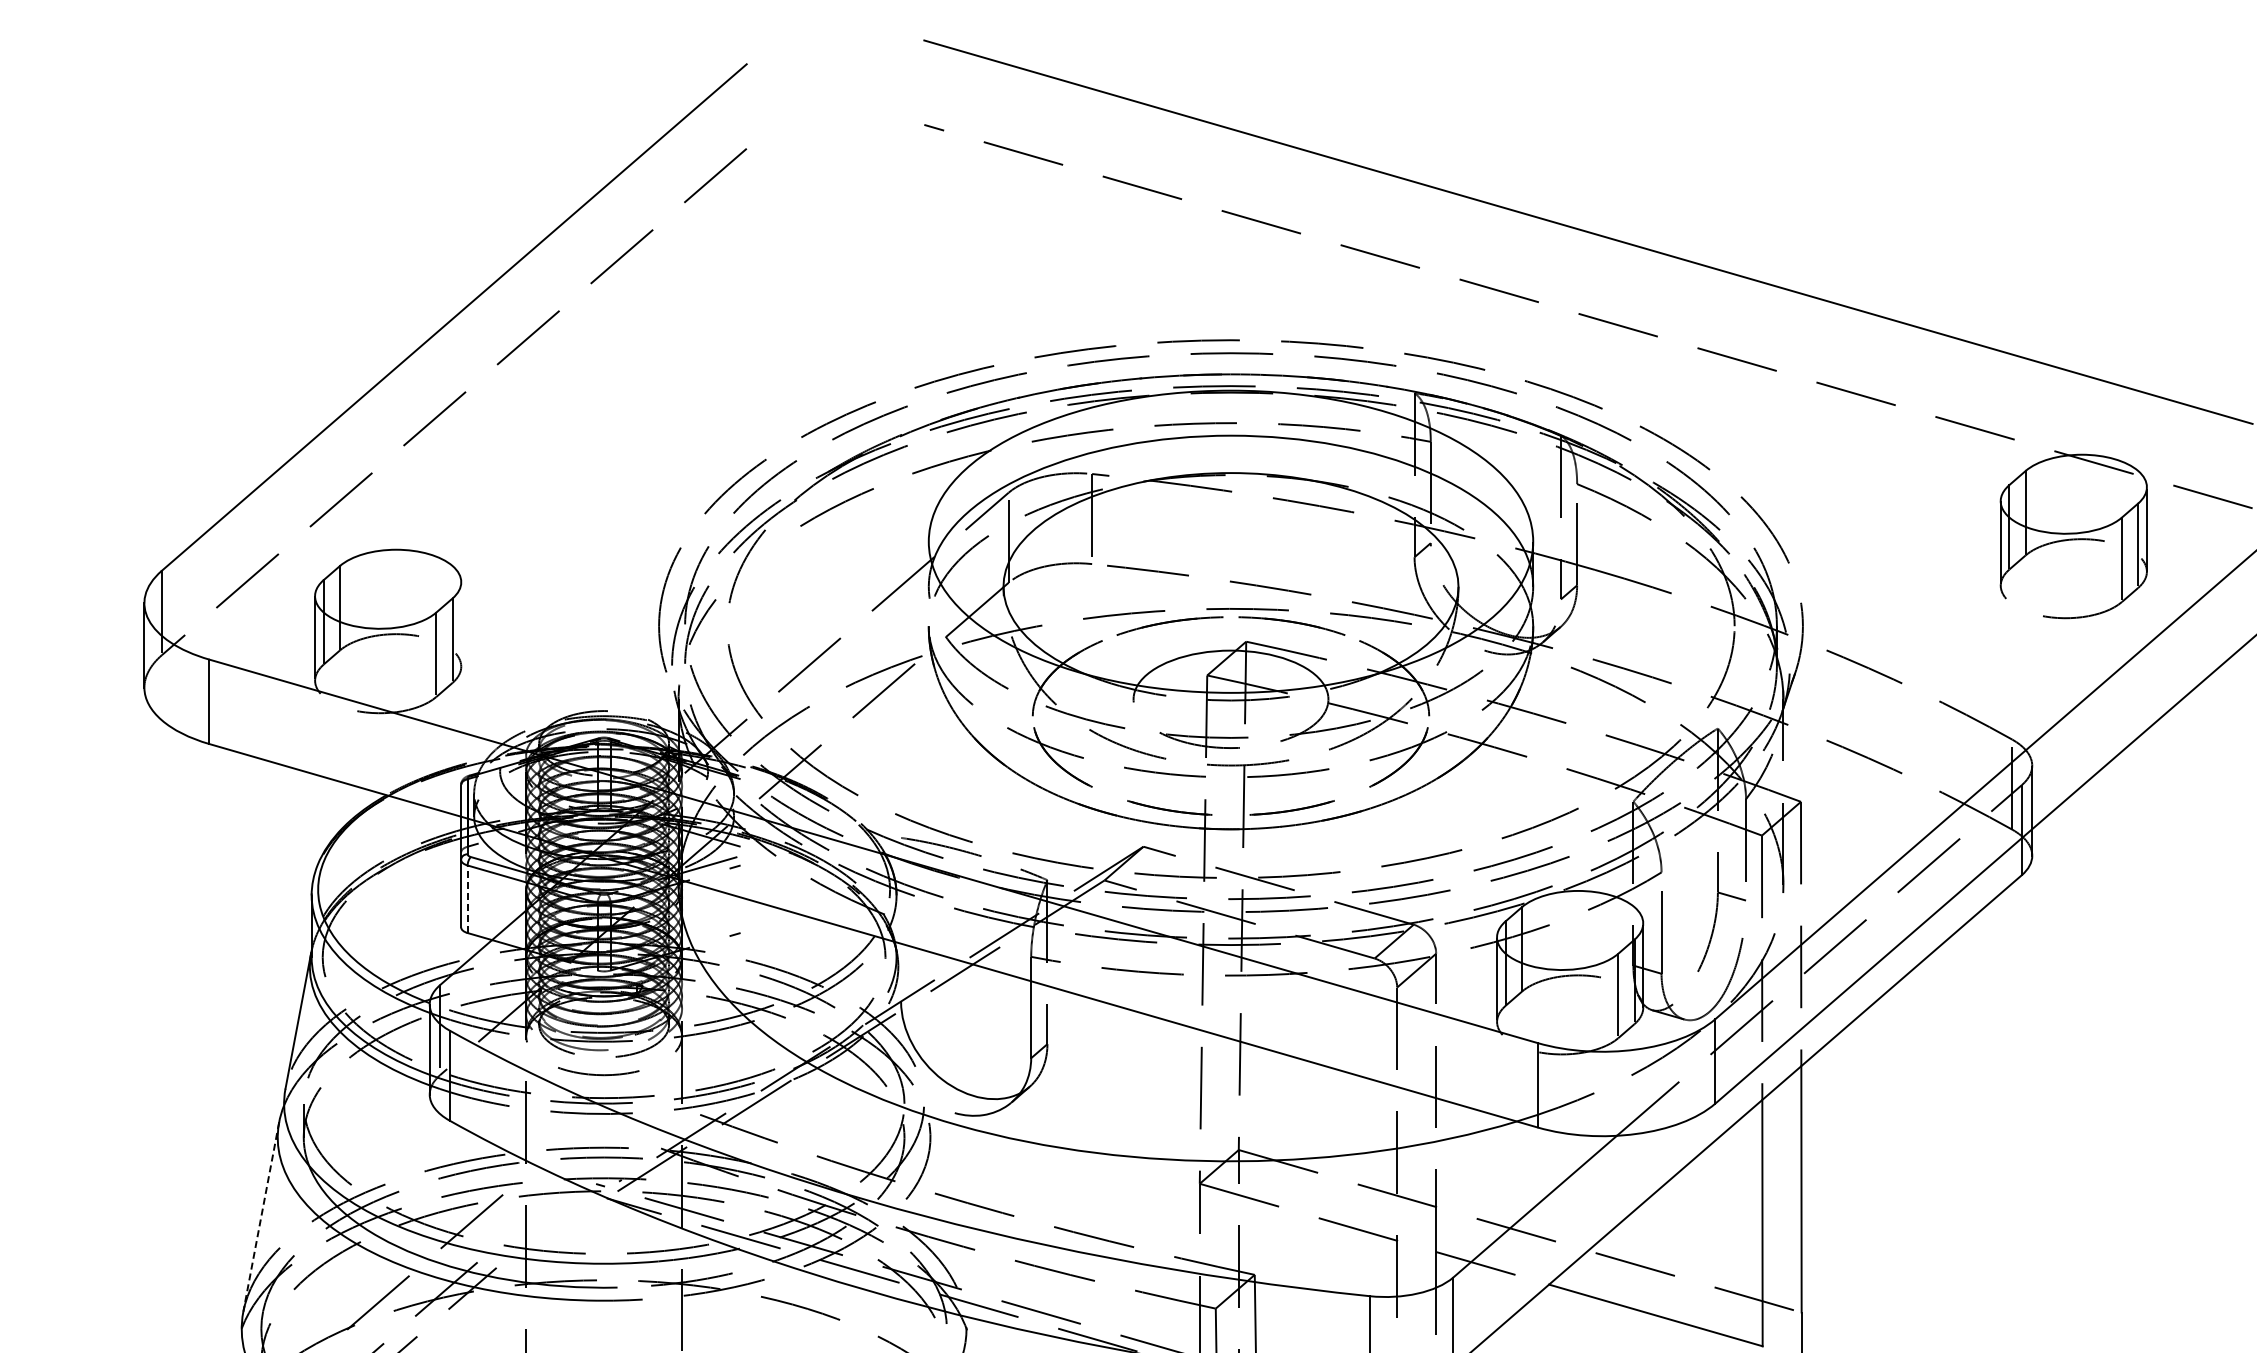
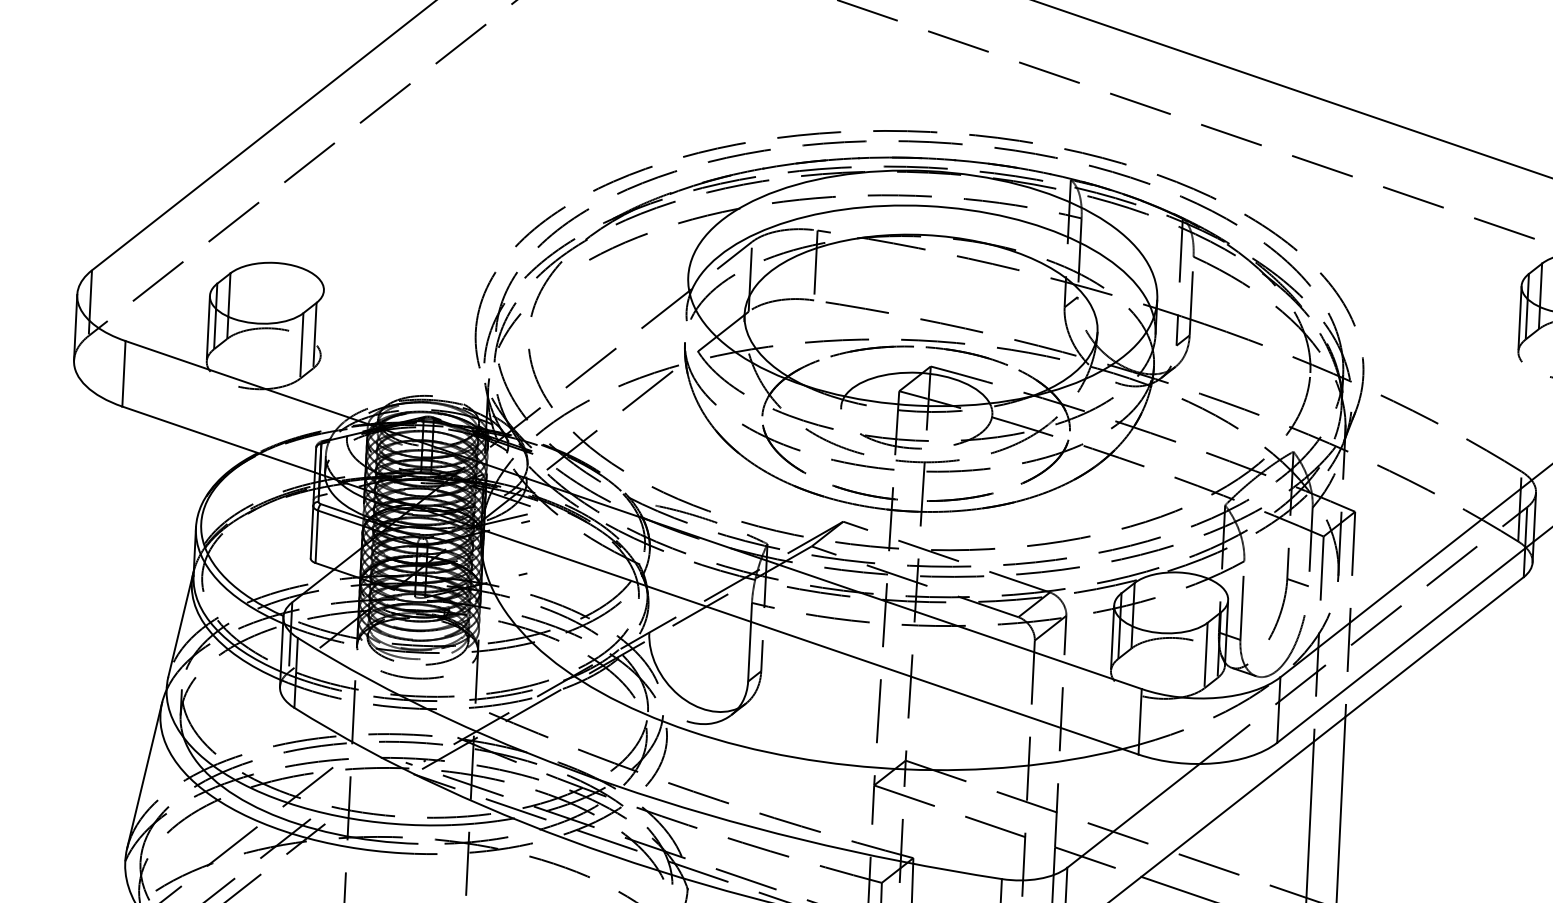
line: (467, 899) -> (316, 536), dashed -> solid
line: (261, 1217) -> (144, 775), dashed -> solid

